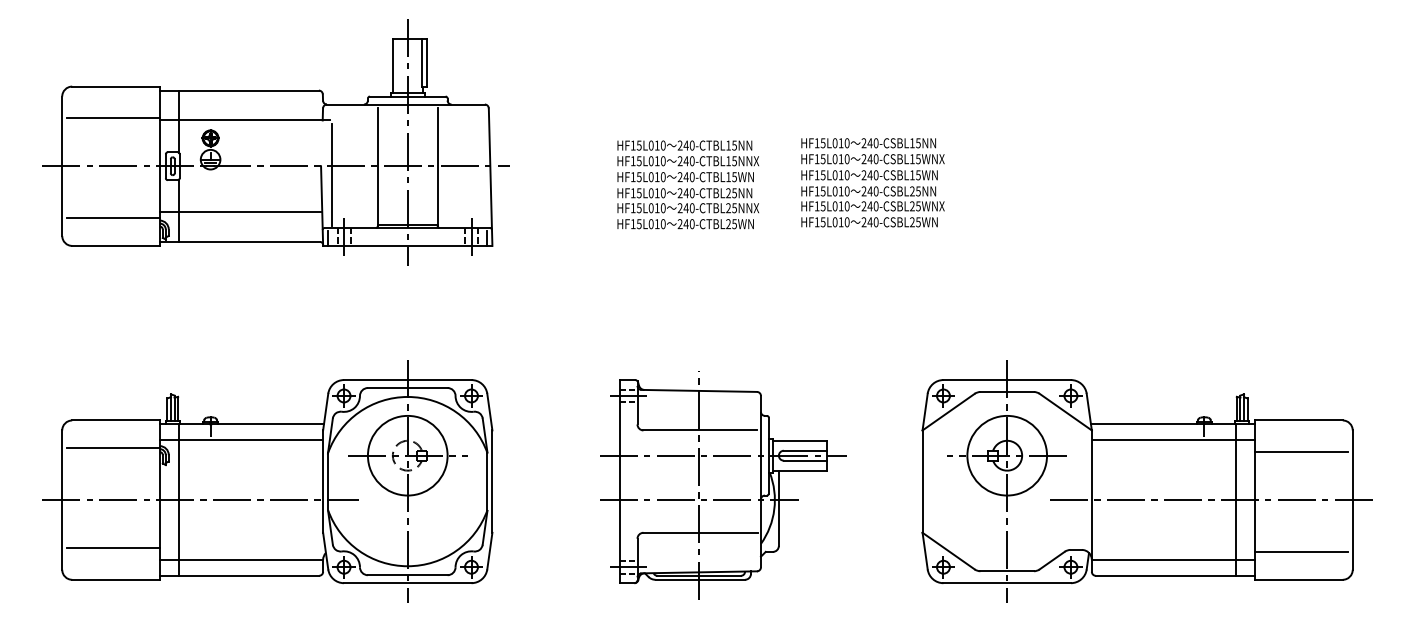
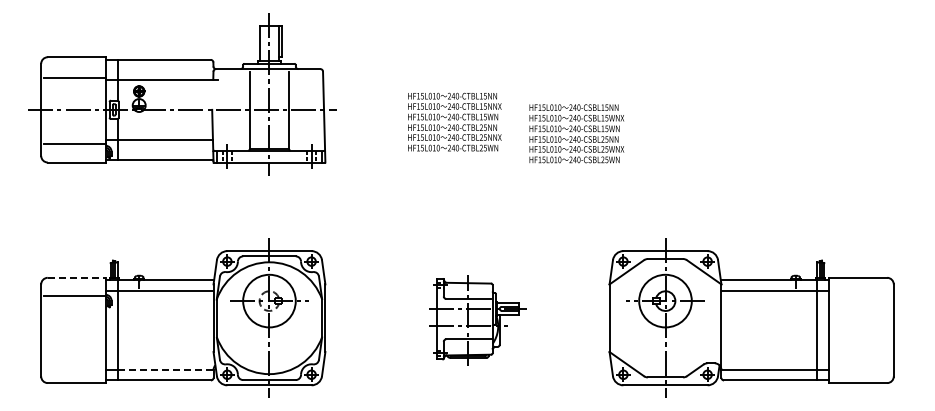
line: (332, 174) -> (219, 115), removed
text: (872, 182) -> (576, 133), moved
line: (115, 419) -> (76, 277), solid -> dashed
line: (1300, 451) -> (859, 298), removed
part: (722, 485) -> (477, 320), size x0.6
line: (200, 500) -> (132, 330), removed
line: (1210, 500) -> (799, 330), removed
line: (112, 548) -> (74, 362), removed
line: (1300, 551) -> (859, 364), removed
line: (251, 560) -> (166, 370), solid -> dashed

